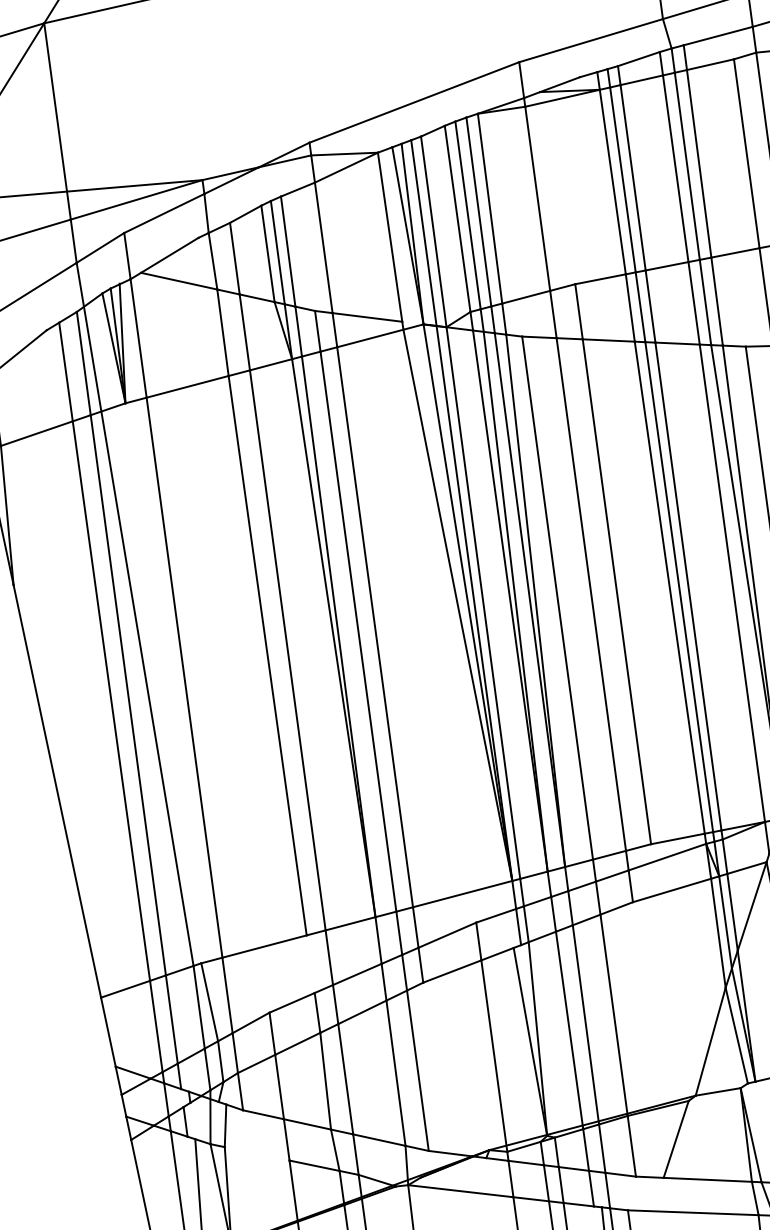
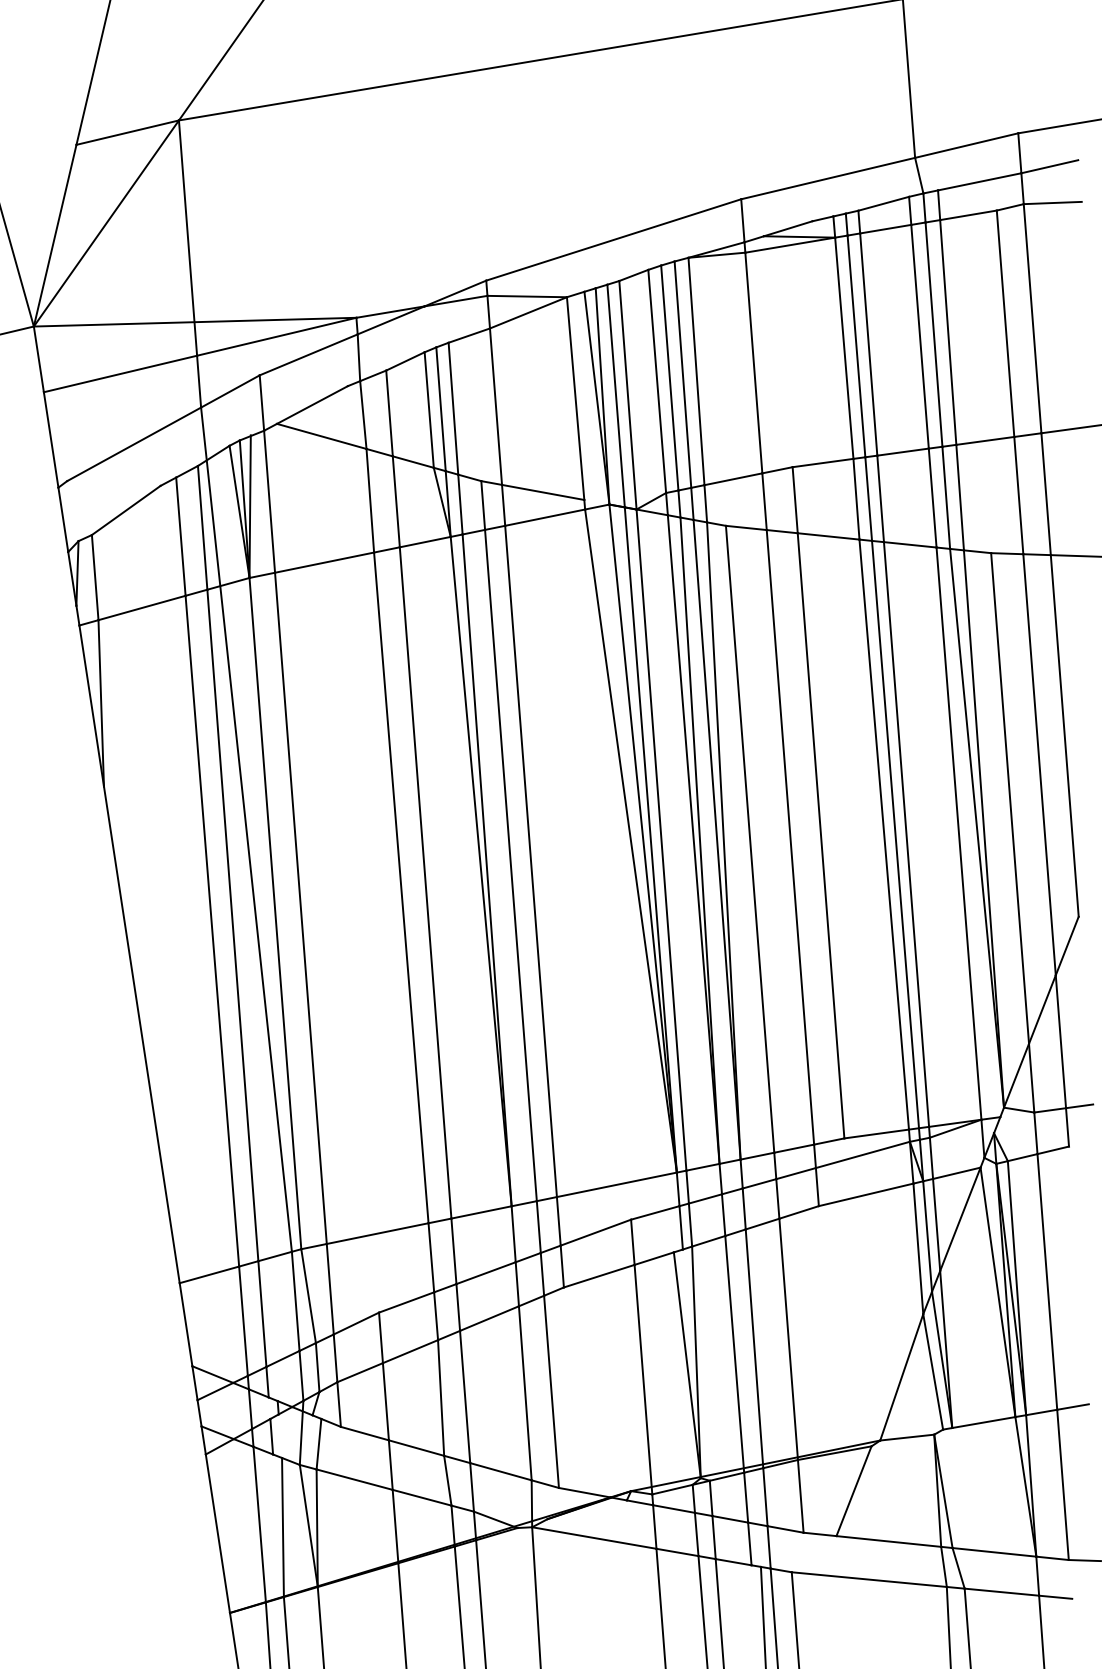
line: (163, 683) -> (275, 913), added
line: (310, 963) -> (431, 1257), added
line: (257, 1153) -> (354, 1479), added

